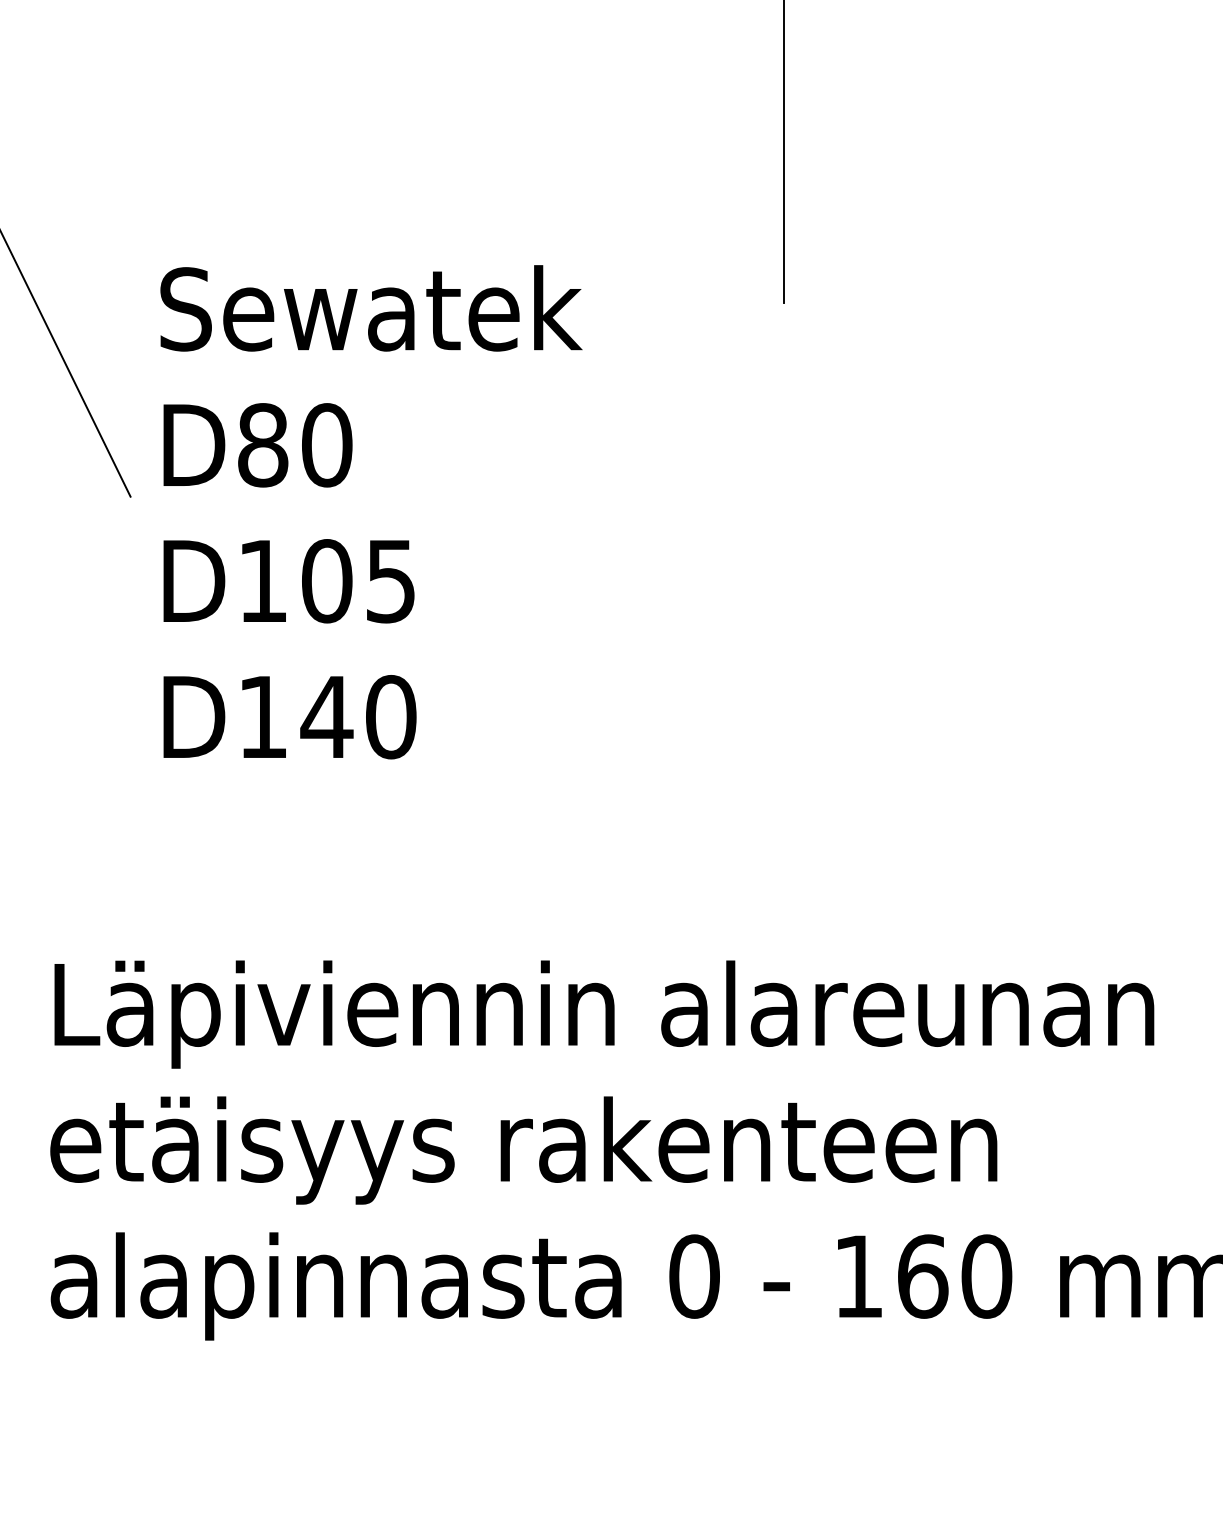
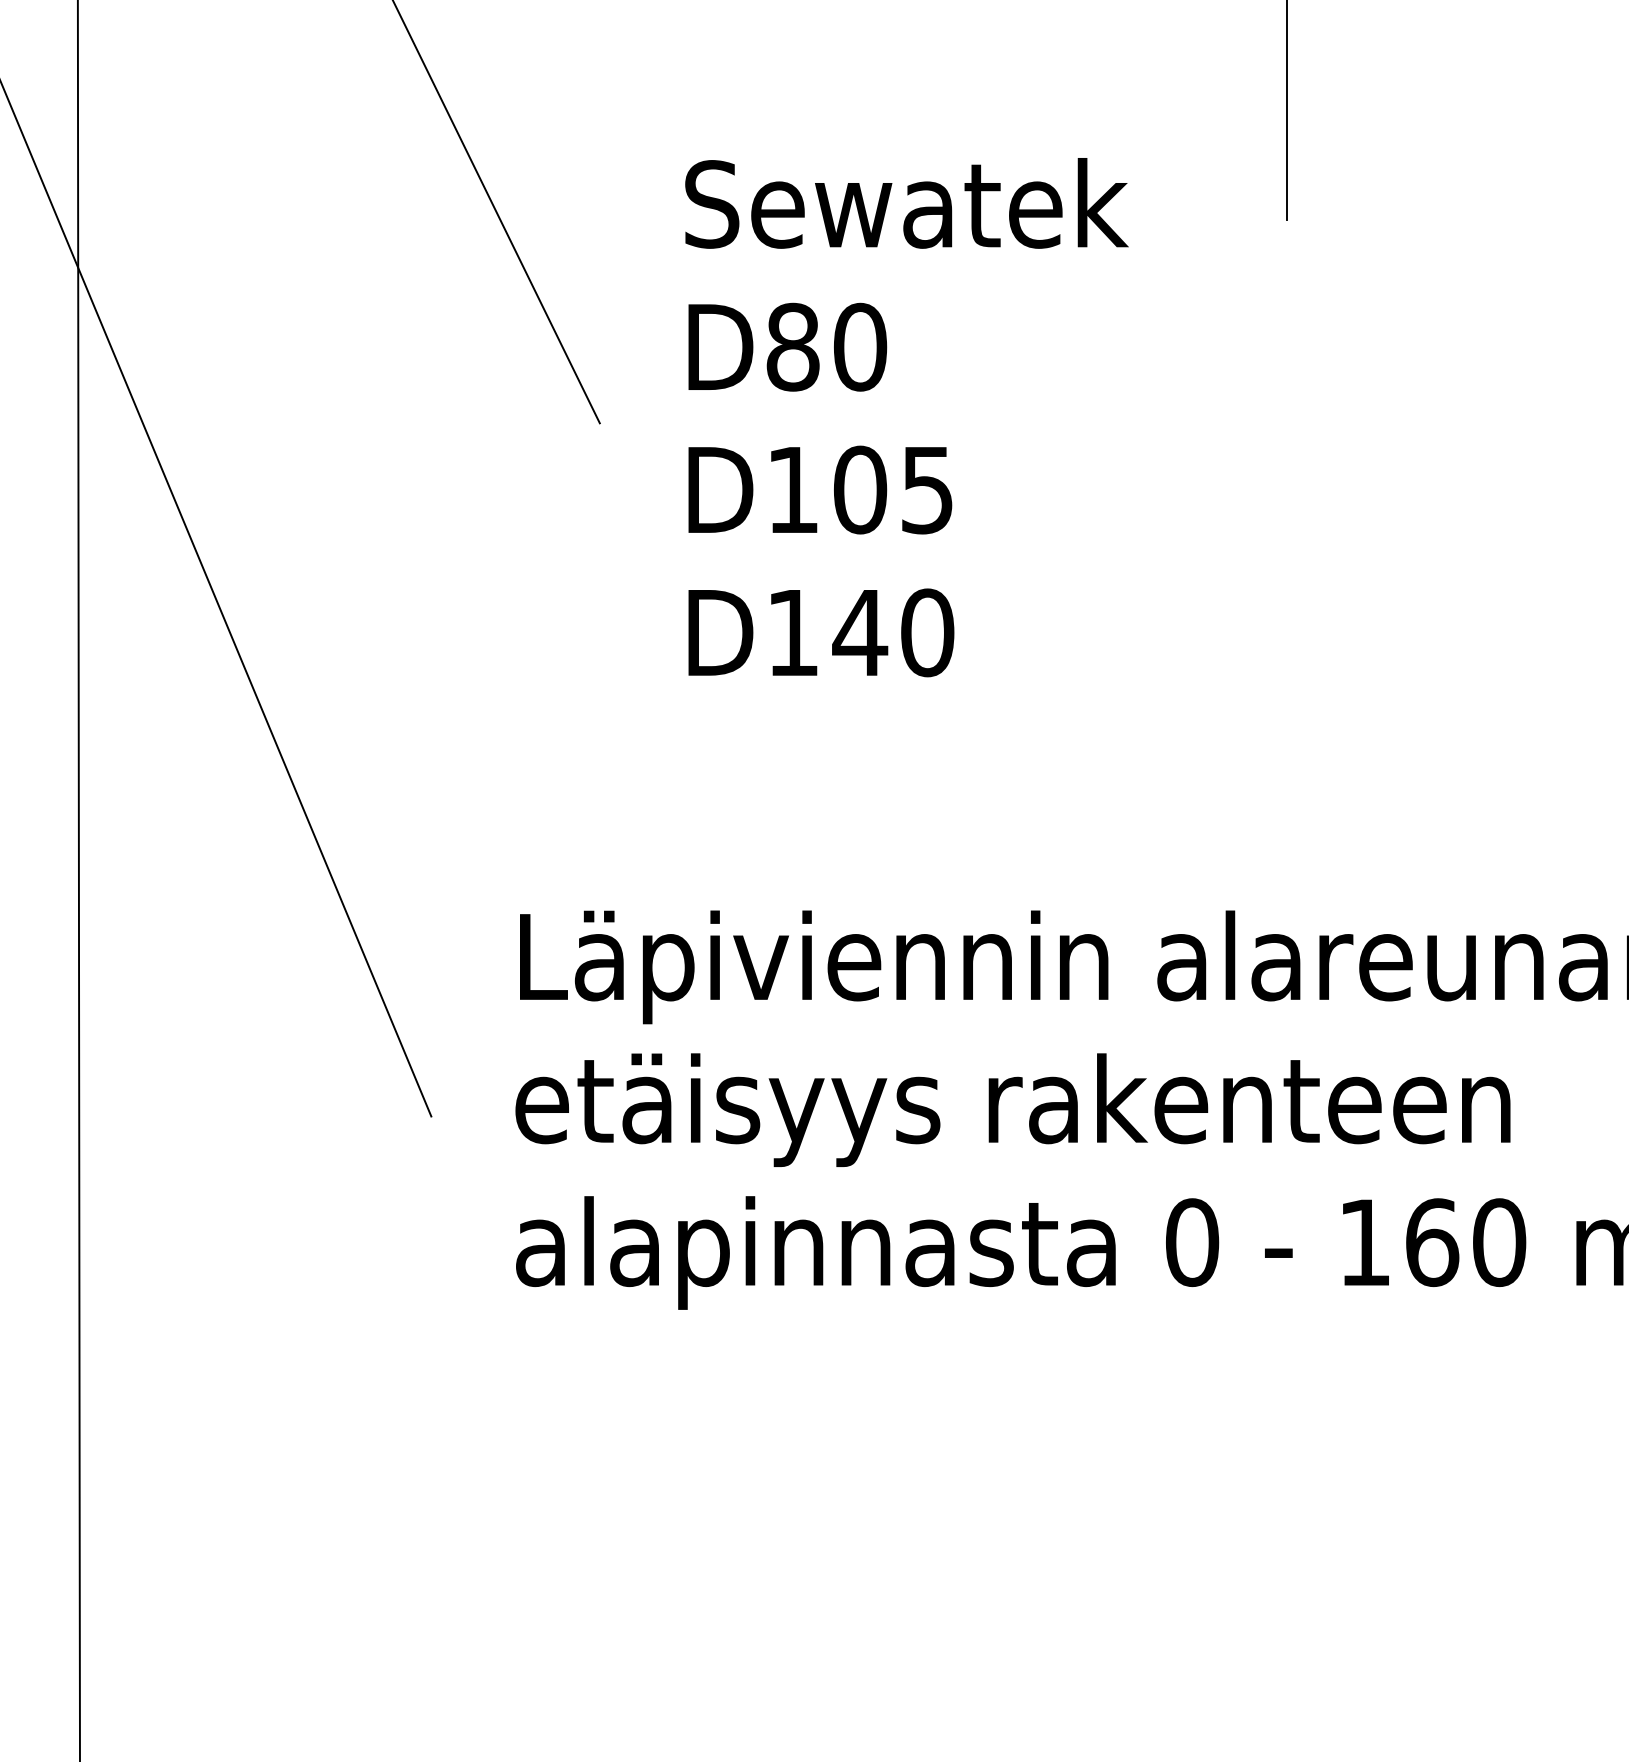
text: (371, 512) -> (906, 417), moved

